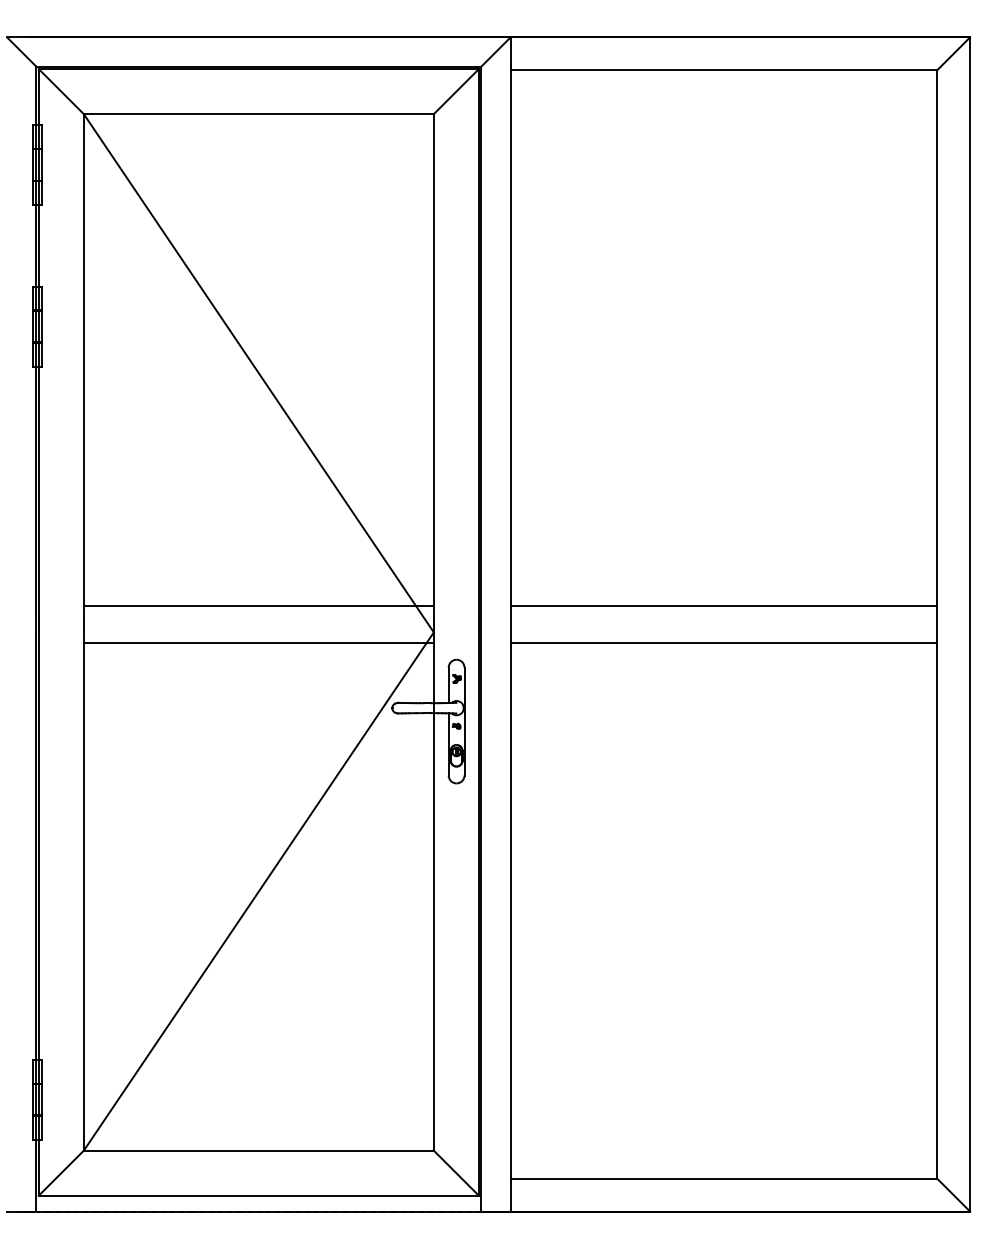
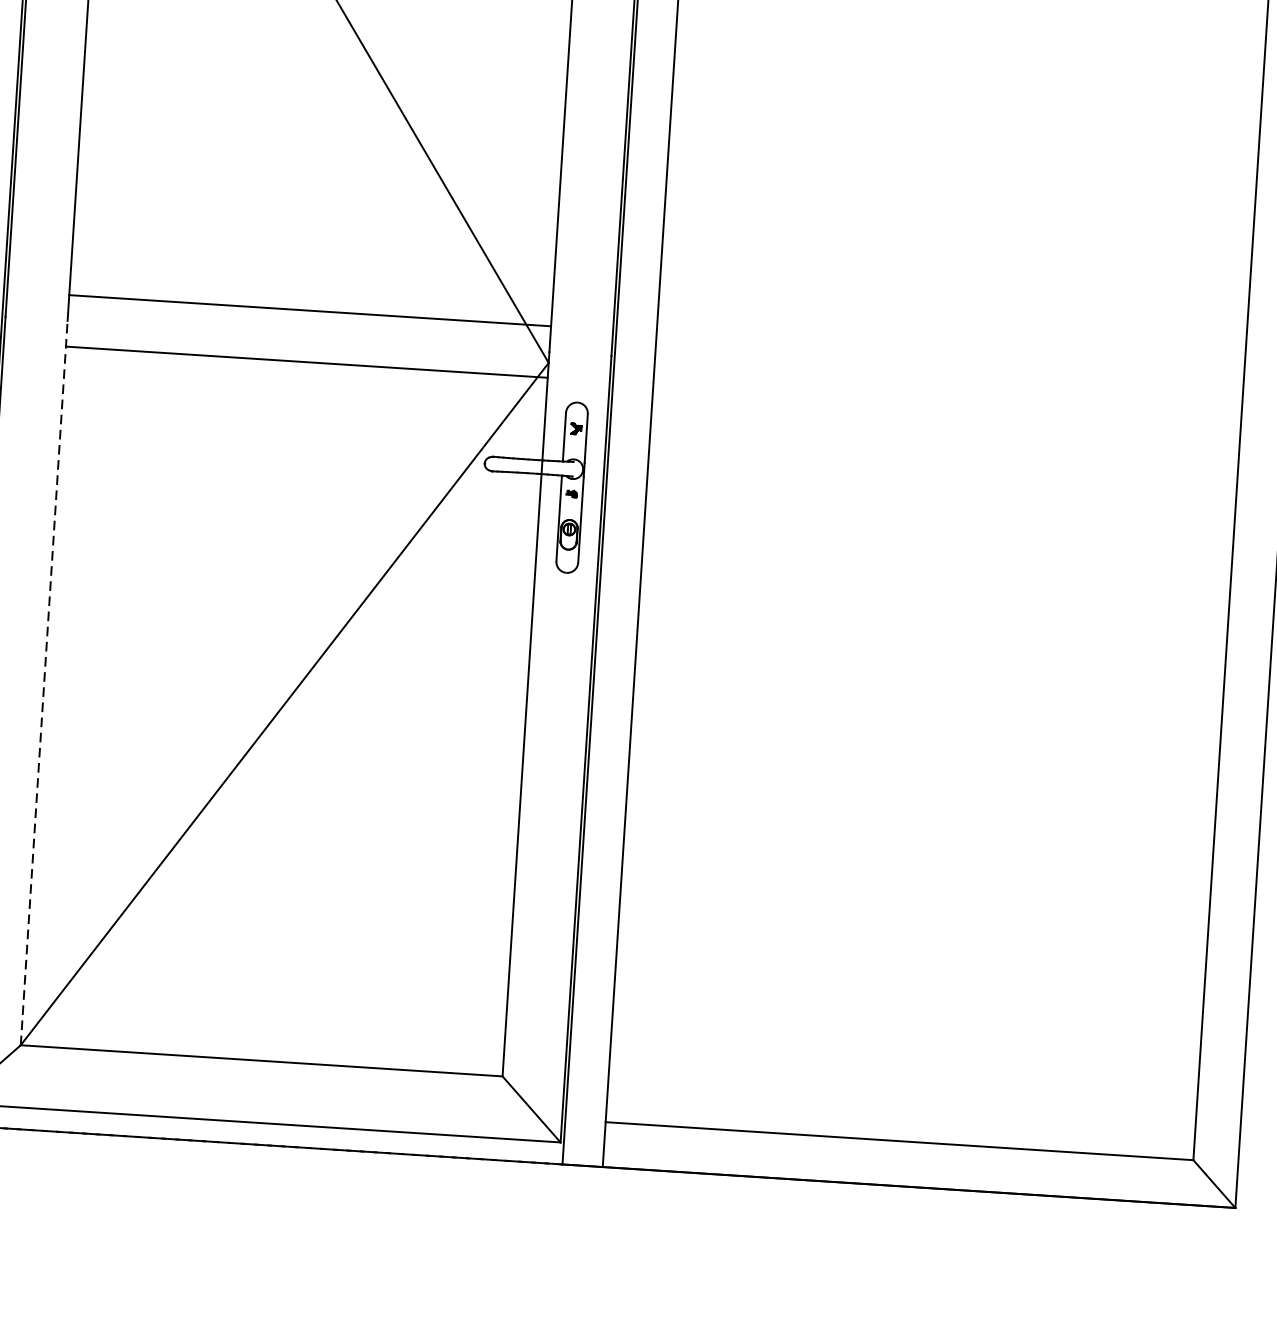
line: (723, 605) -> (949, 351), removed
line: (723, 643) -> (946, 403), removed
line: (83, 887) -> (43, 682), solid -> dashed

